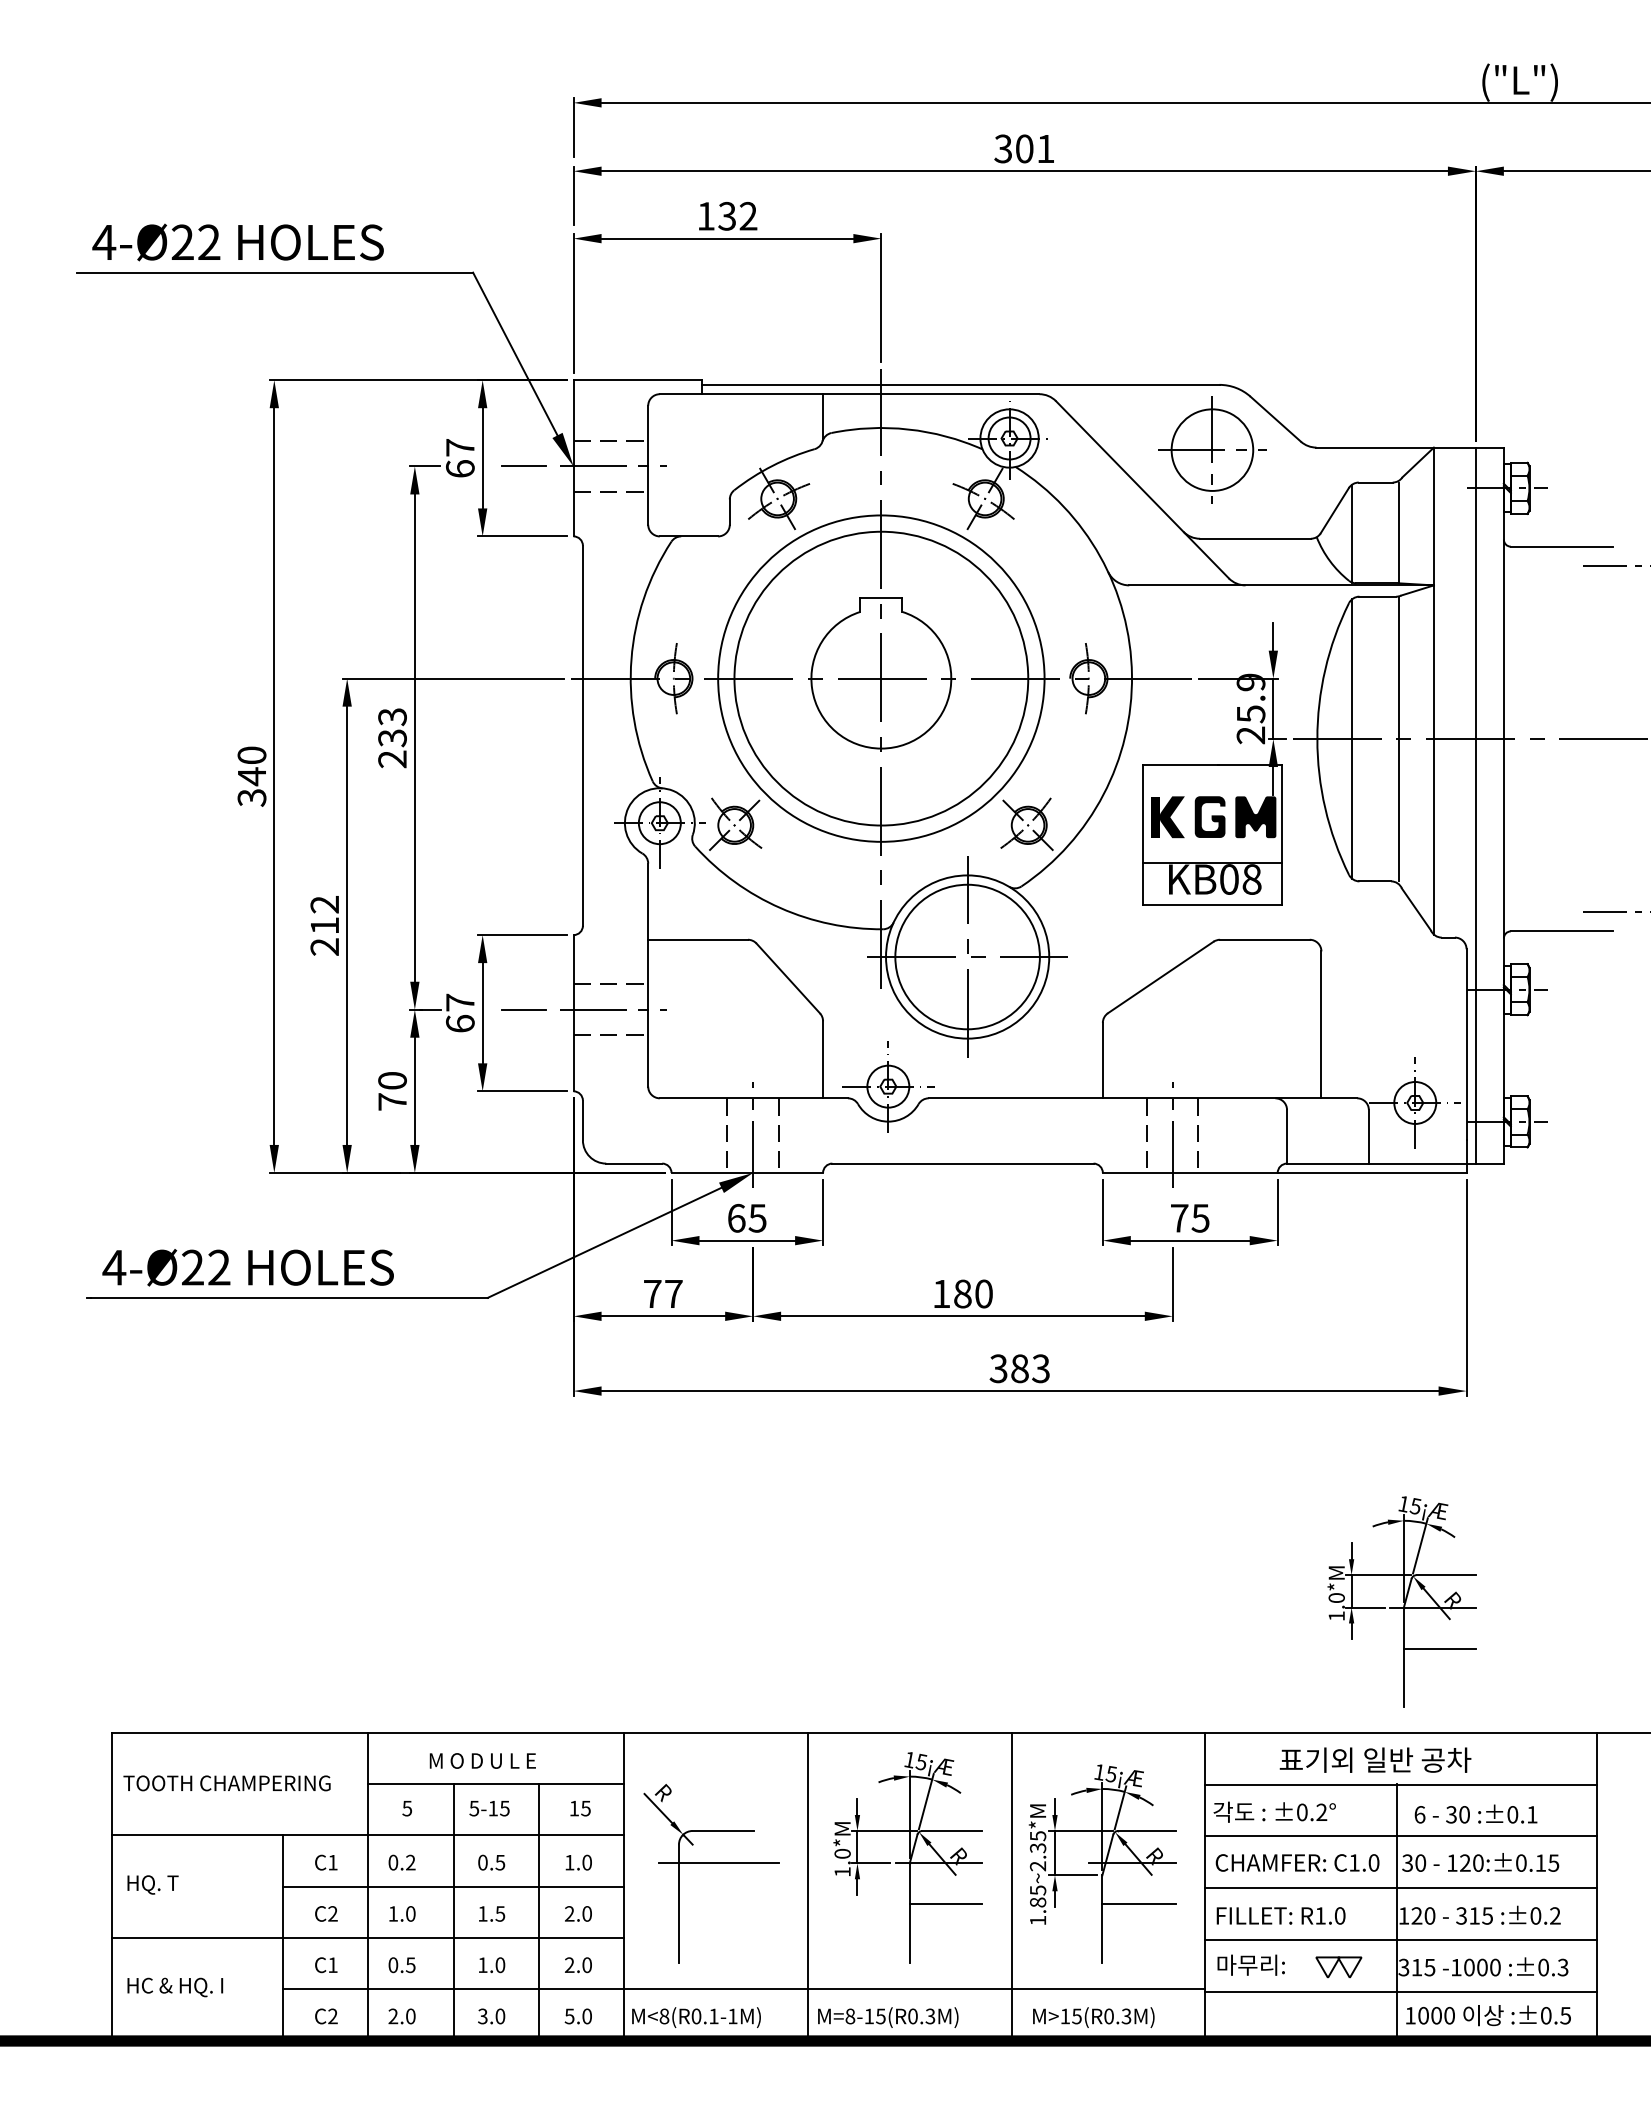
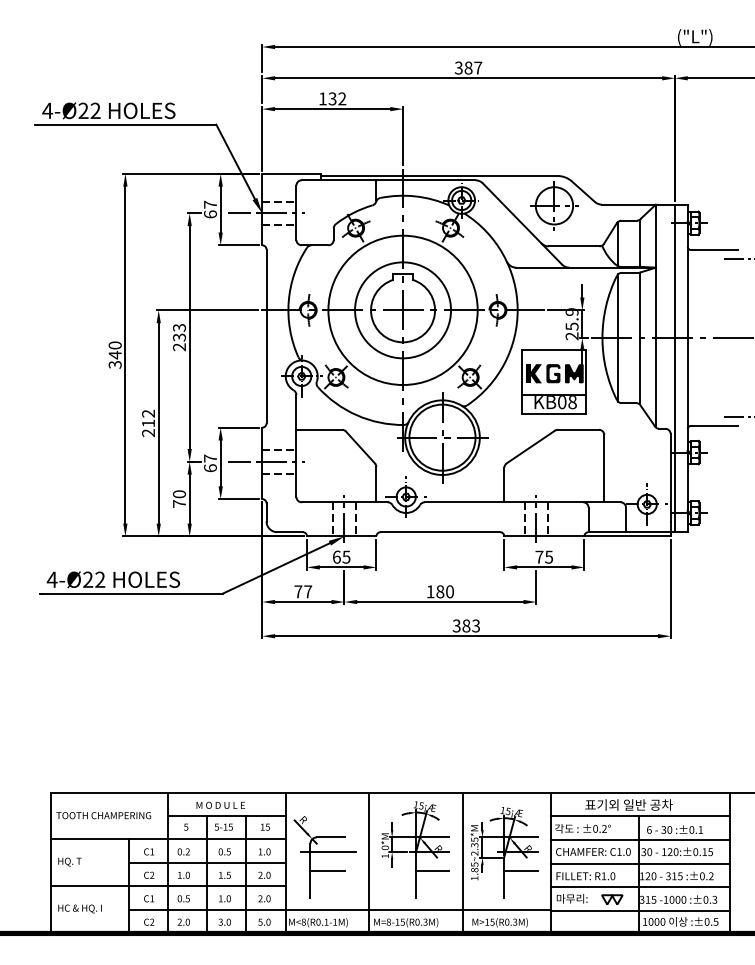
text: (1035, 147) -> (473, 67), 301 -> 387
circle: (882, 678) -> (403, 310), size x0.71
part: (1402, 1601) -> (641, 732), removed
line: (716, 1903) -> (327, 870), added

